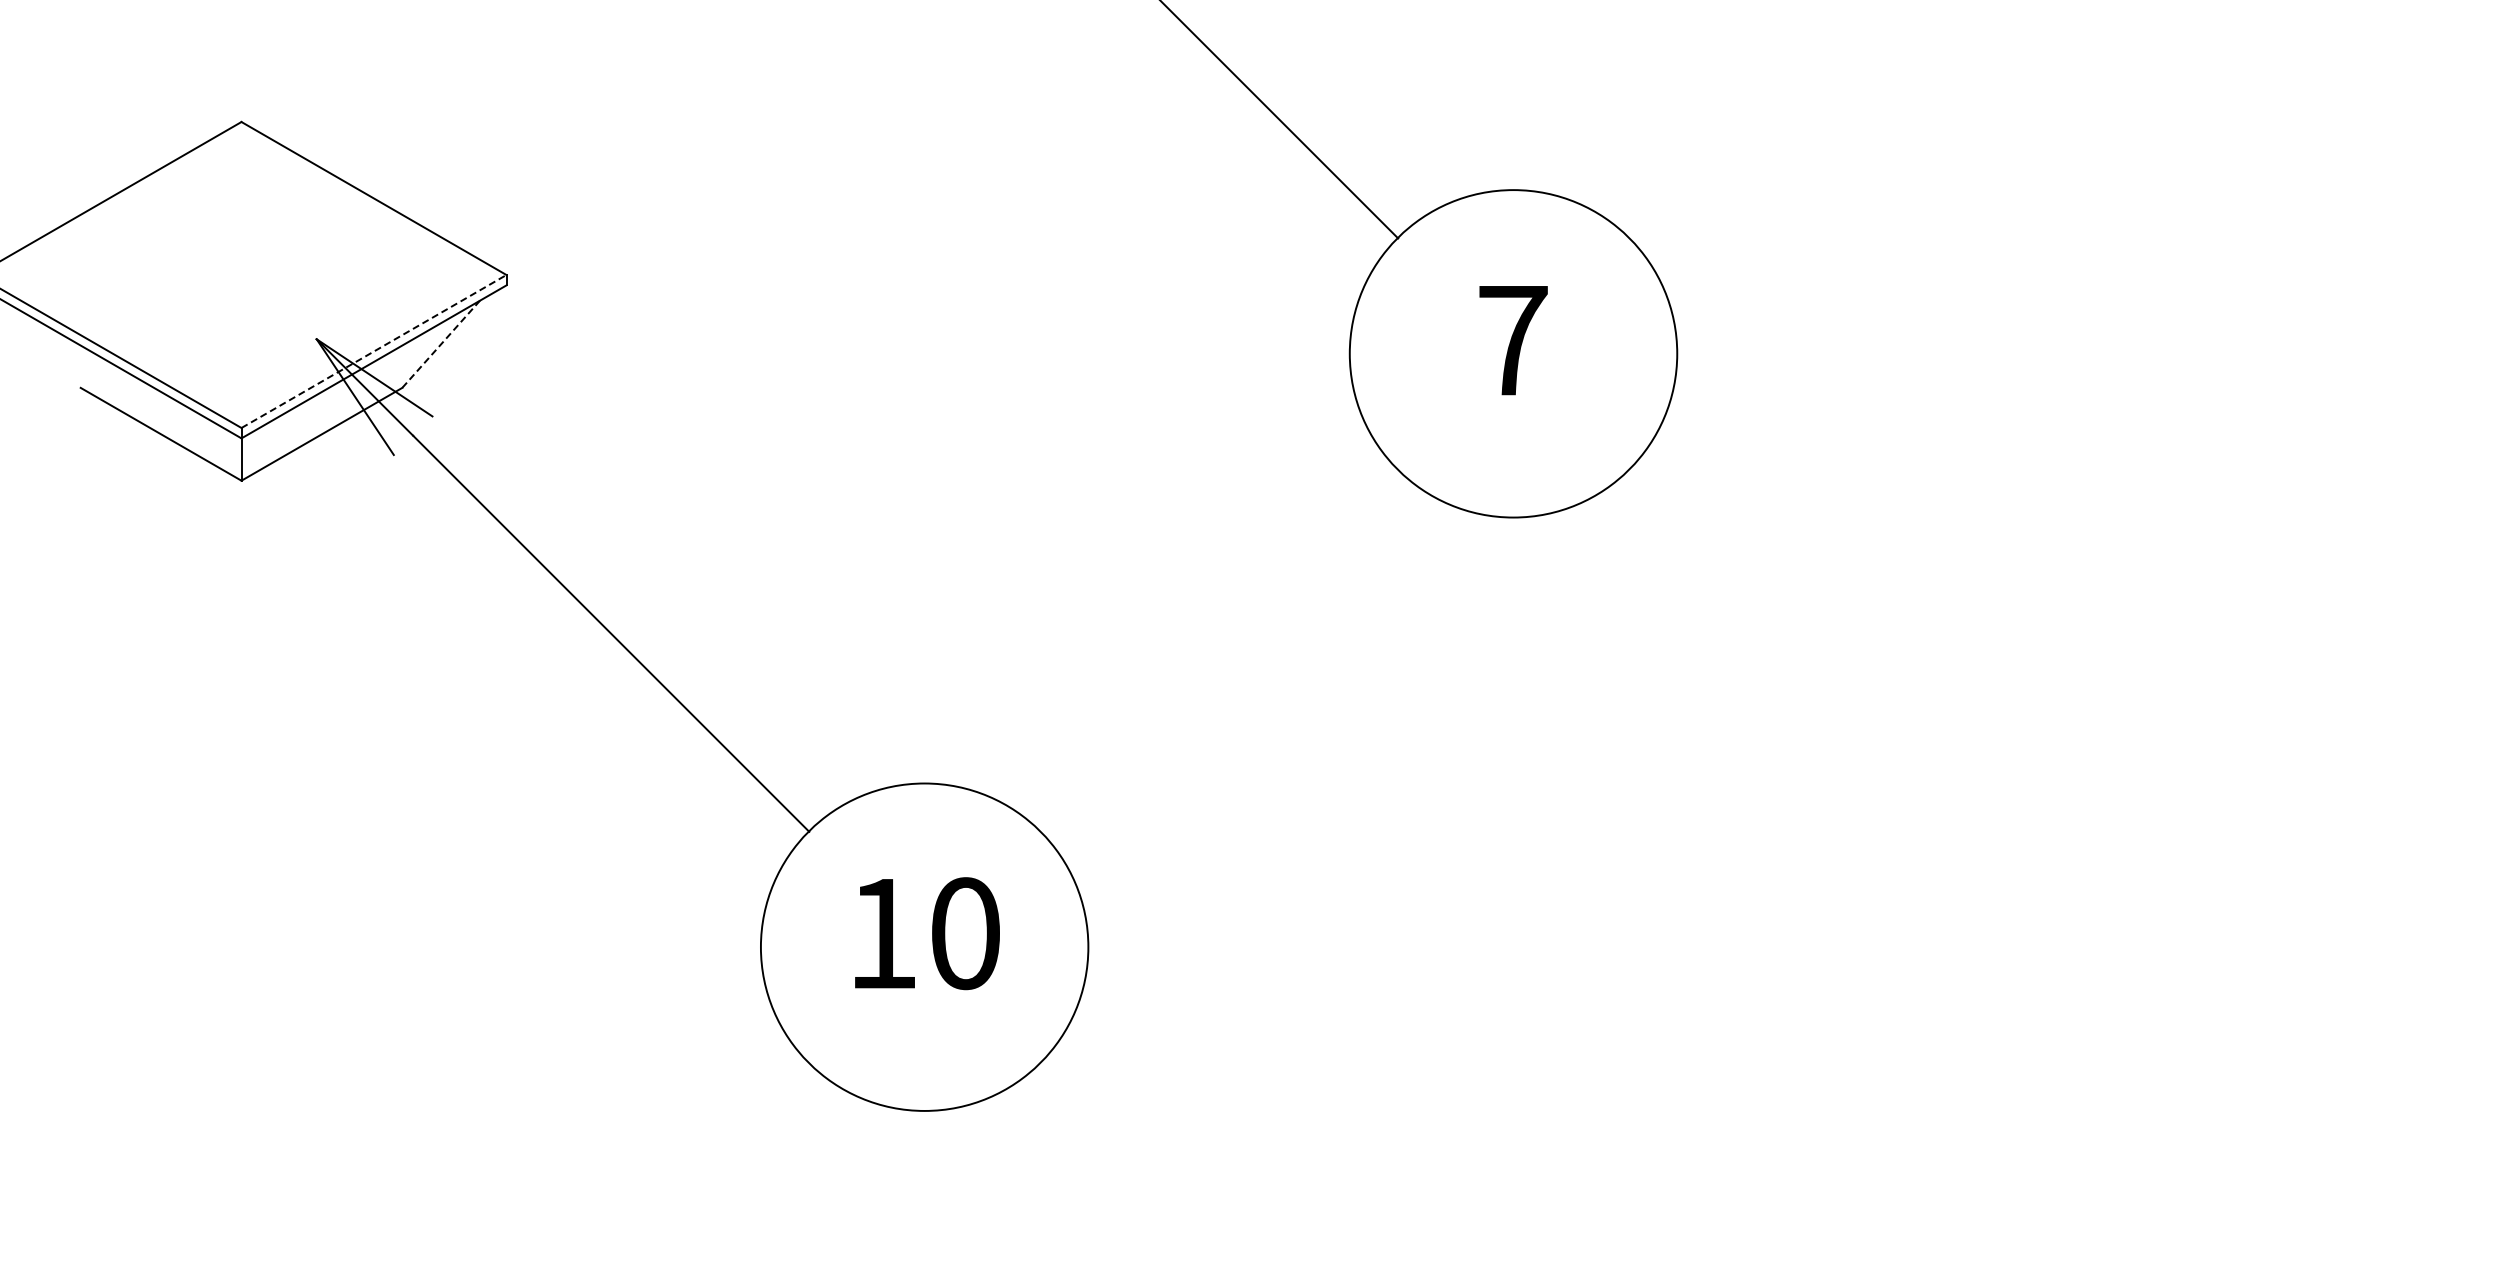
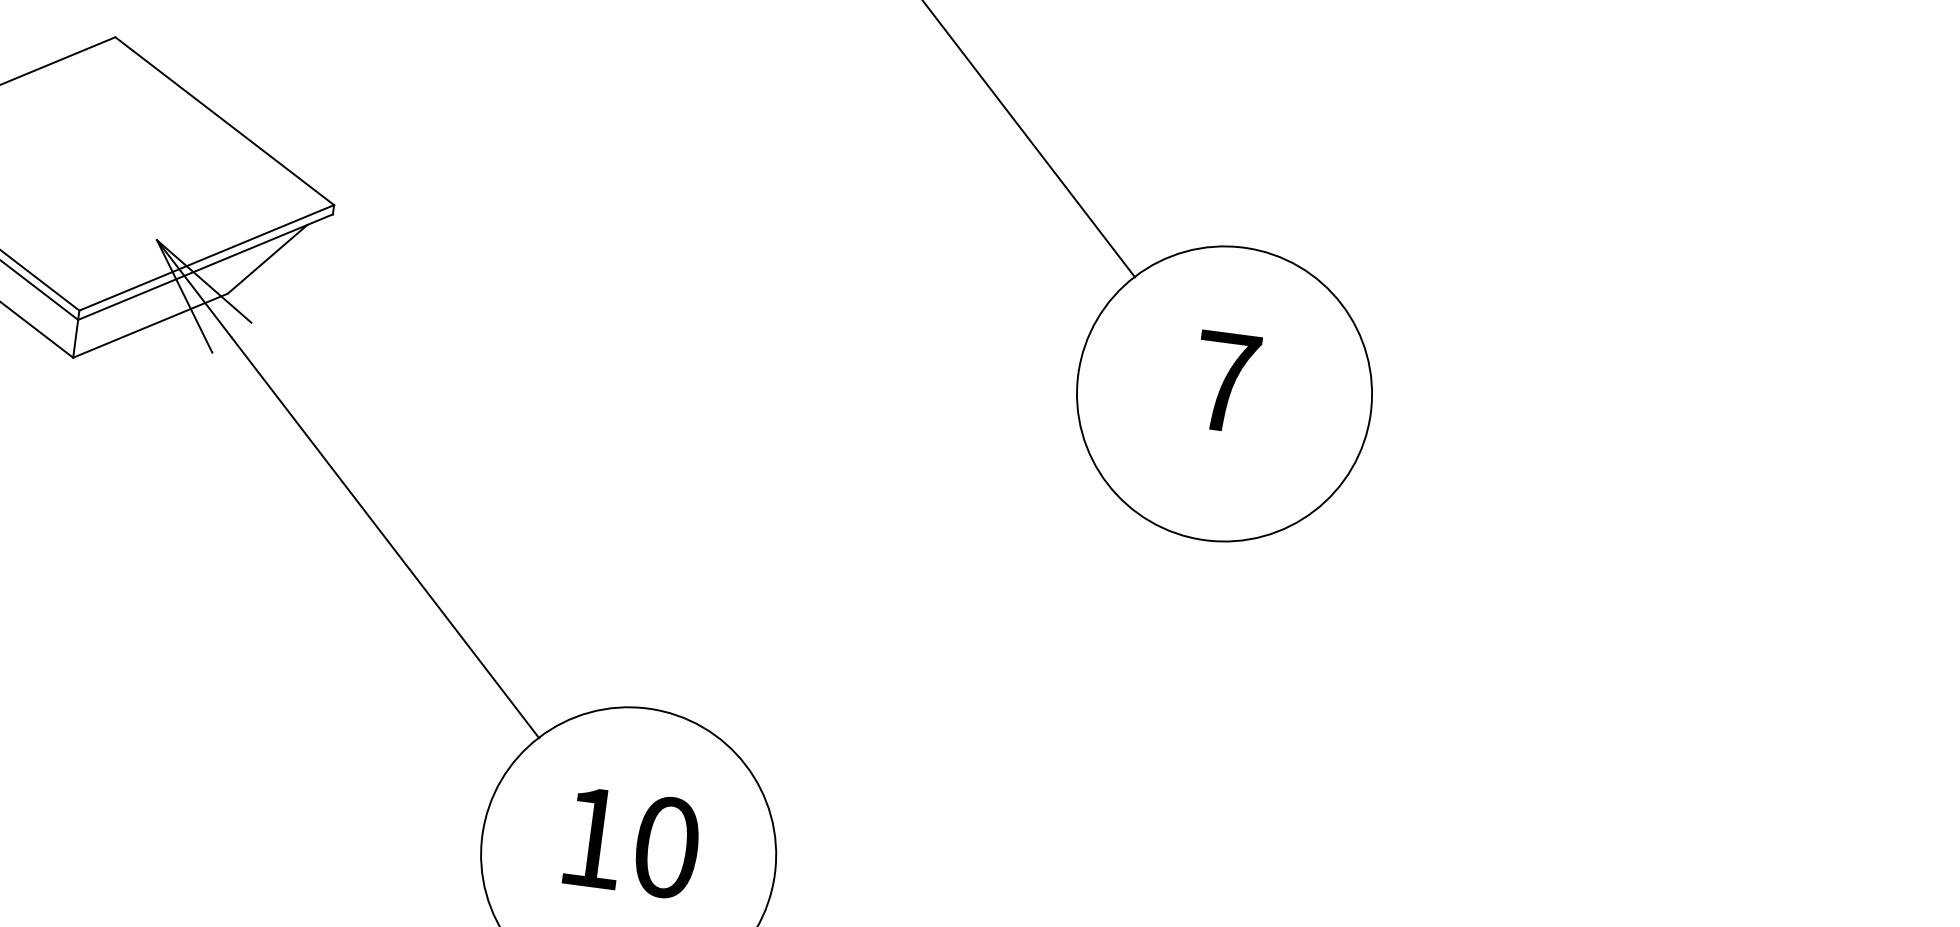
line: (441, 343) -> (268, 258), dashed -> solid
line: (374, 351) -> (207, 257), dashed -> solid

